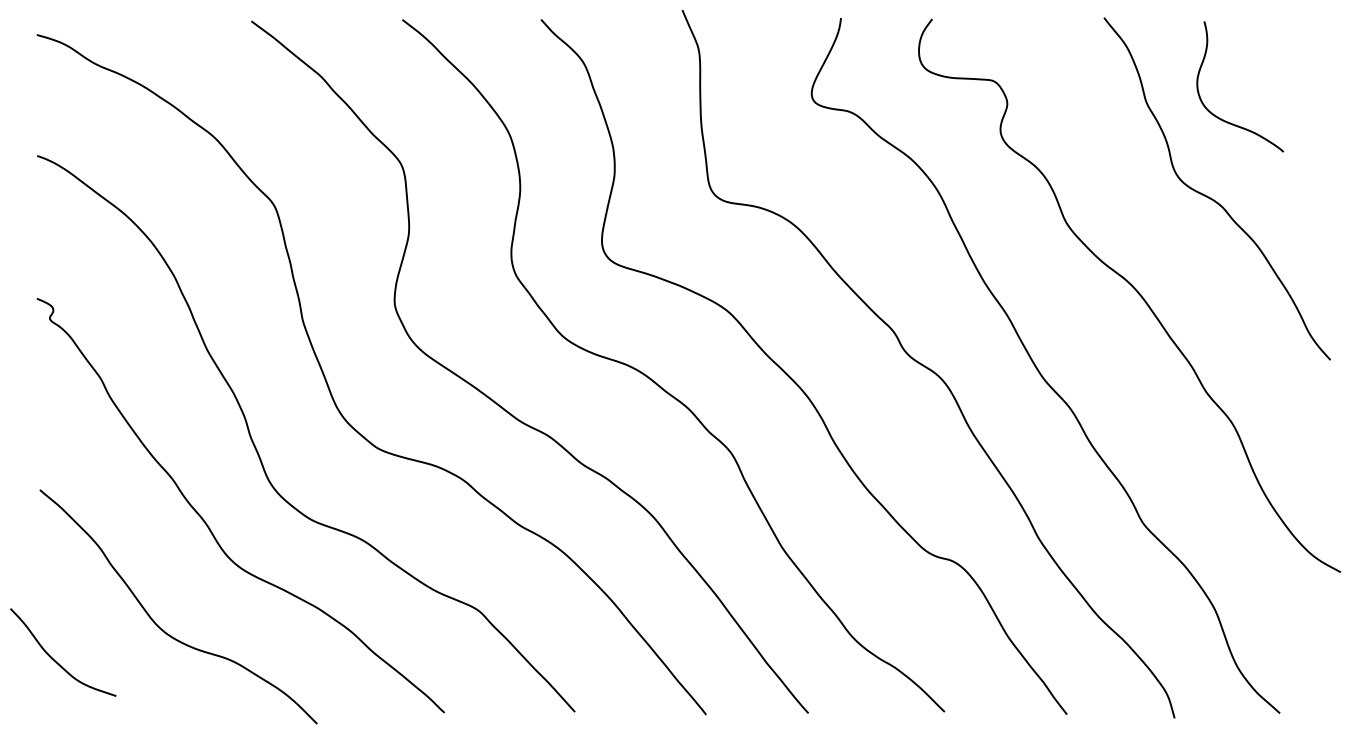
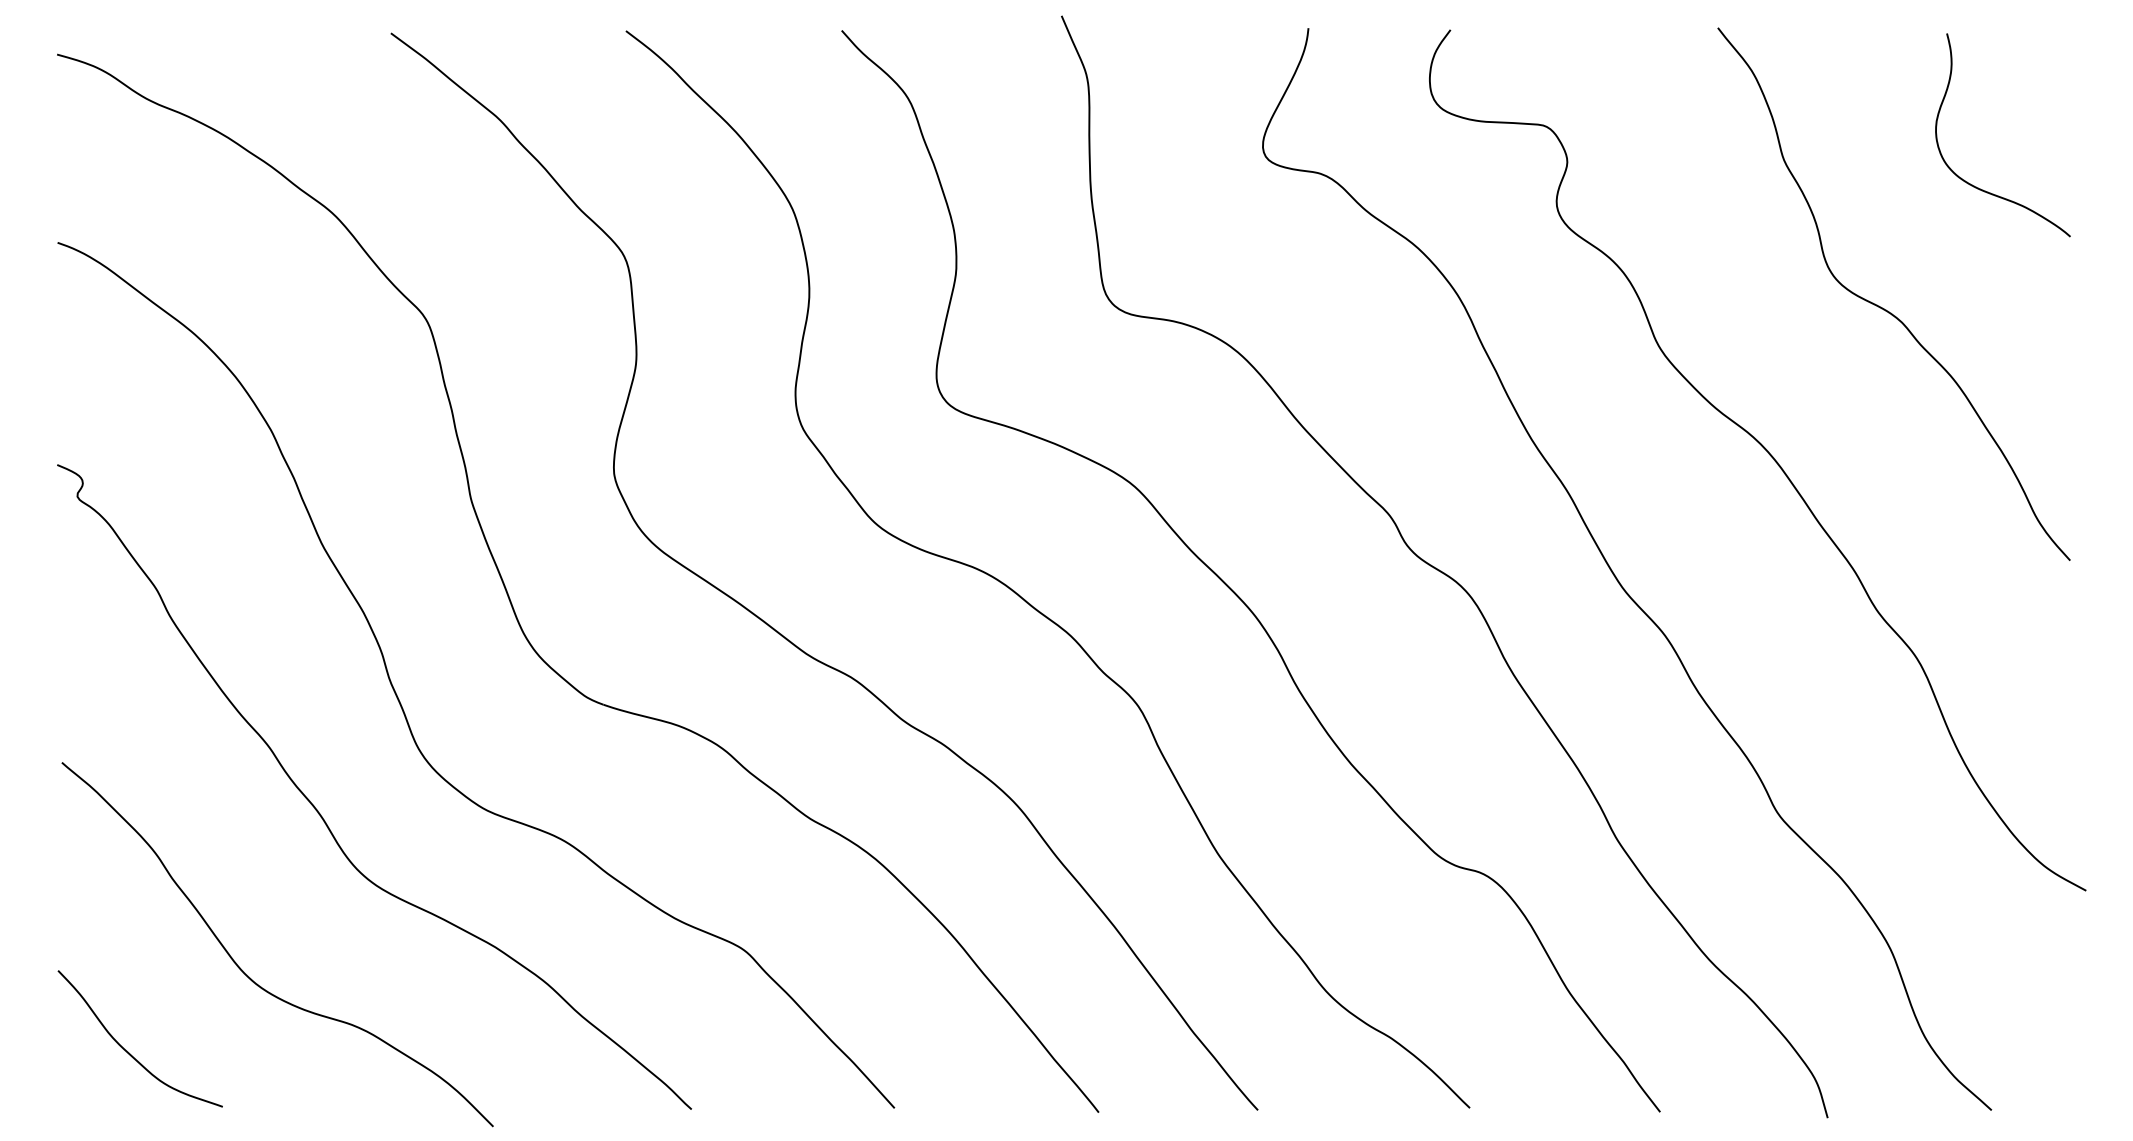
curve: (1228, 121) -> (1984, 189), moved
curve: (58, 662) -> (132, 1054), moved

